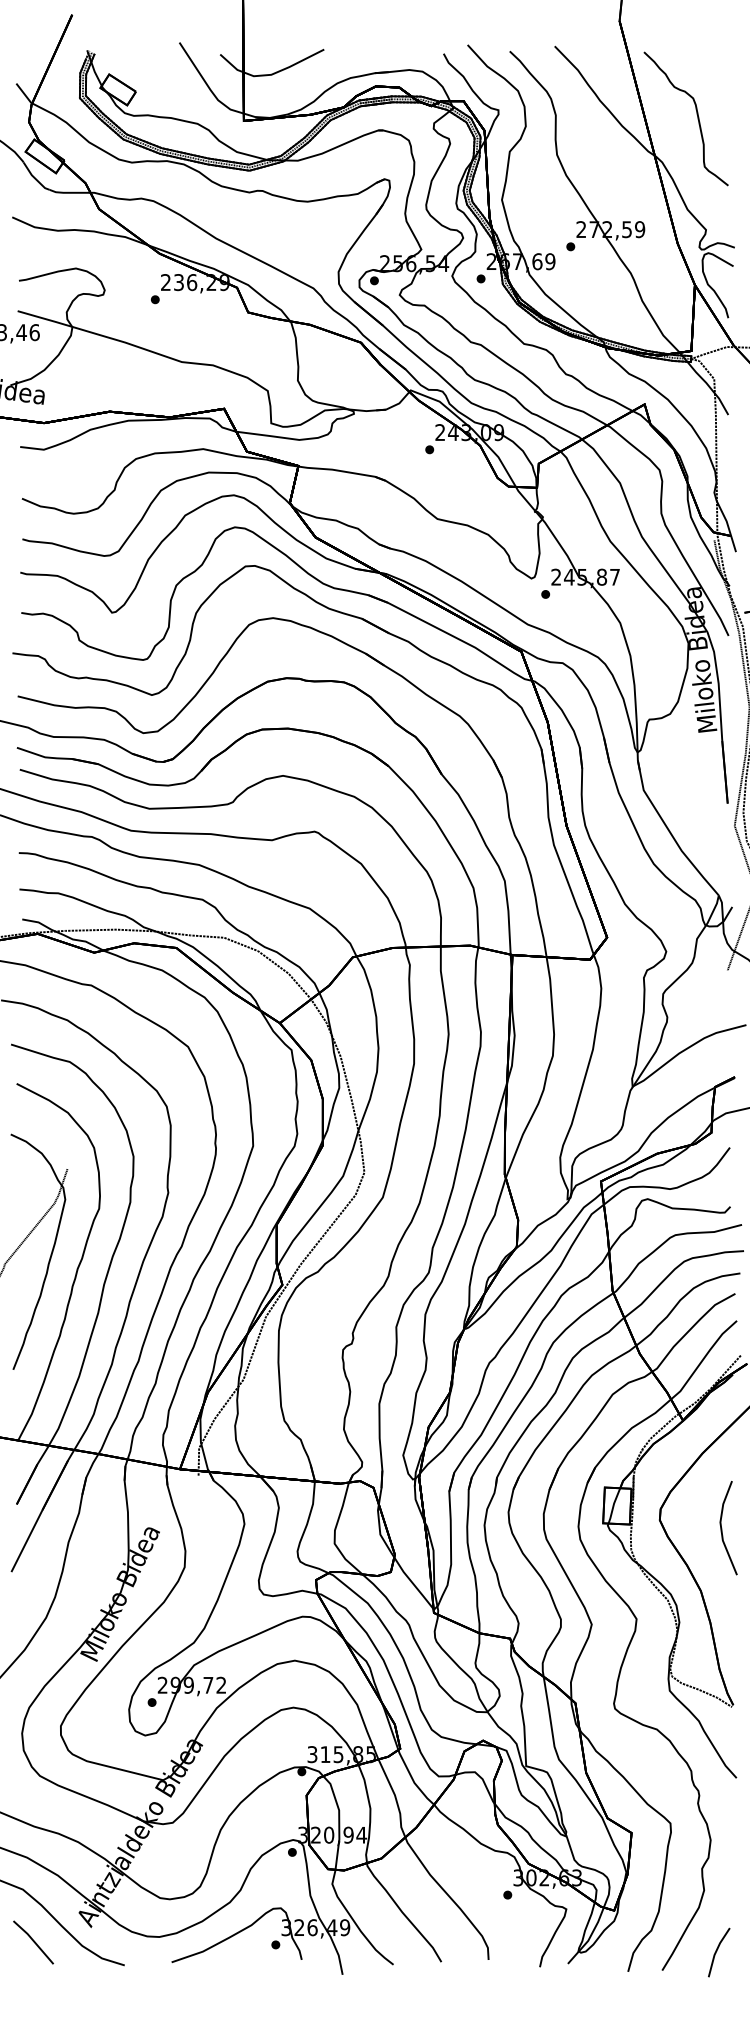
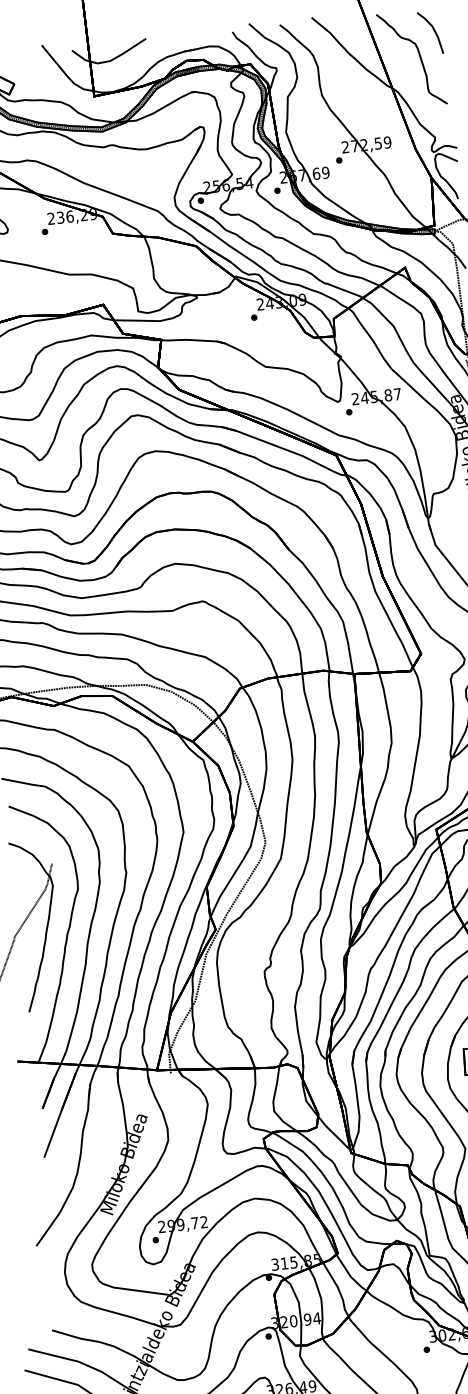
line: (720, 82) -> (433, 30), added

